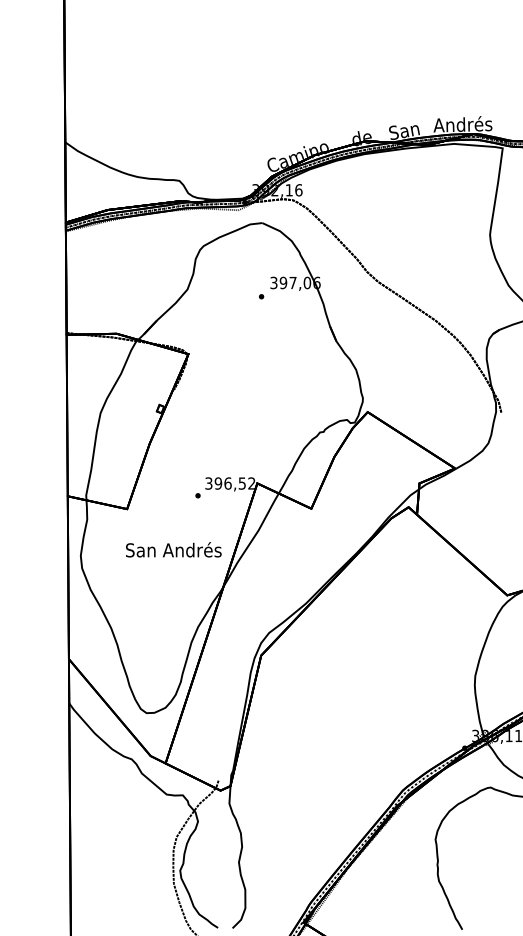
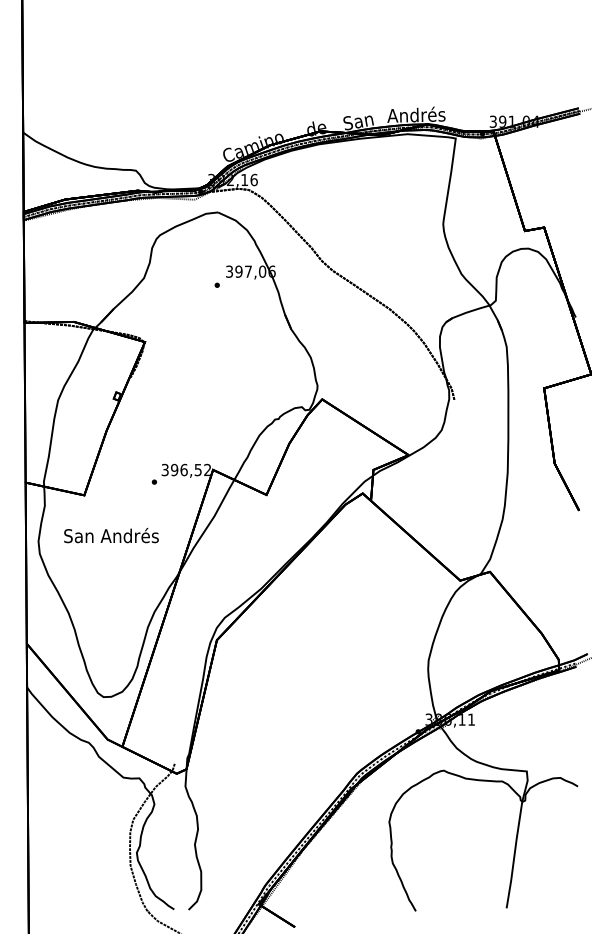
text: (173, 549) -> (111, 535), moved

